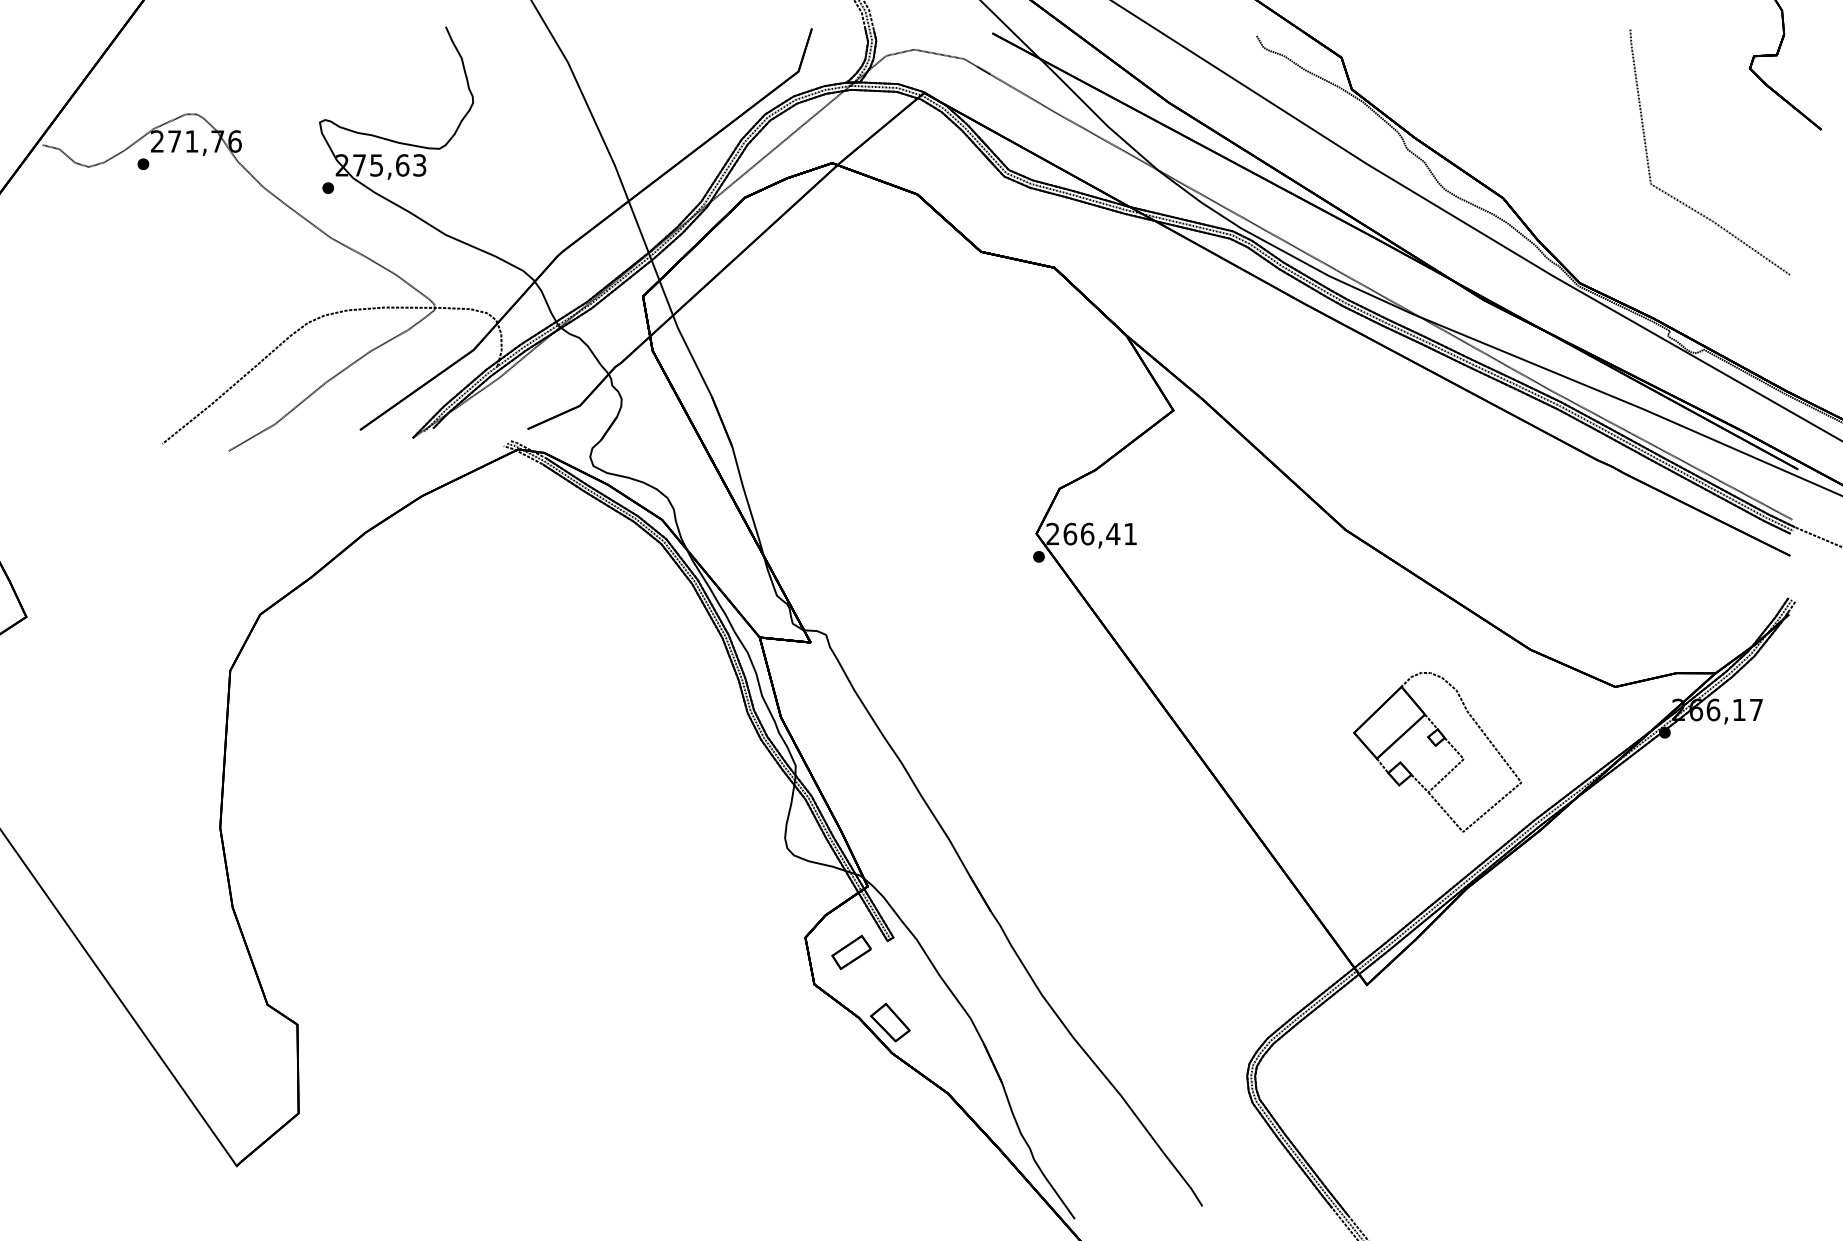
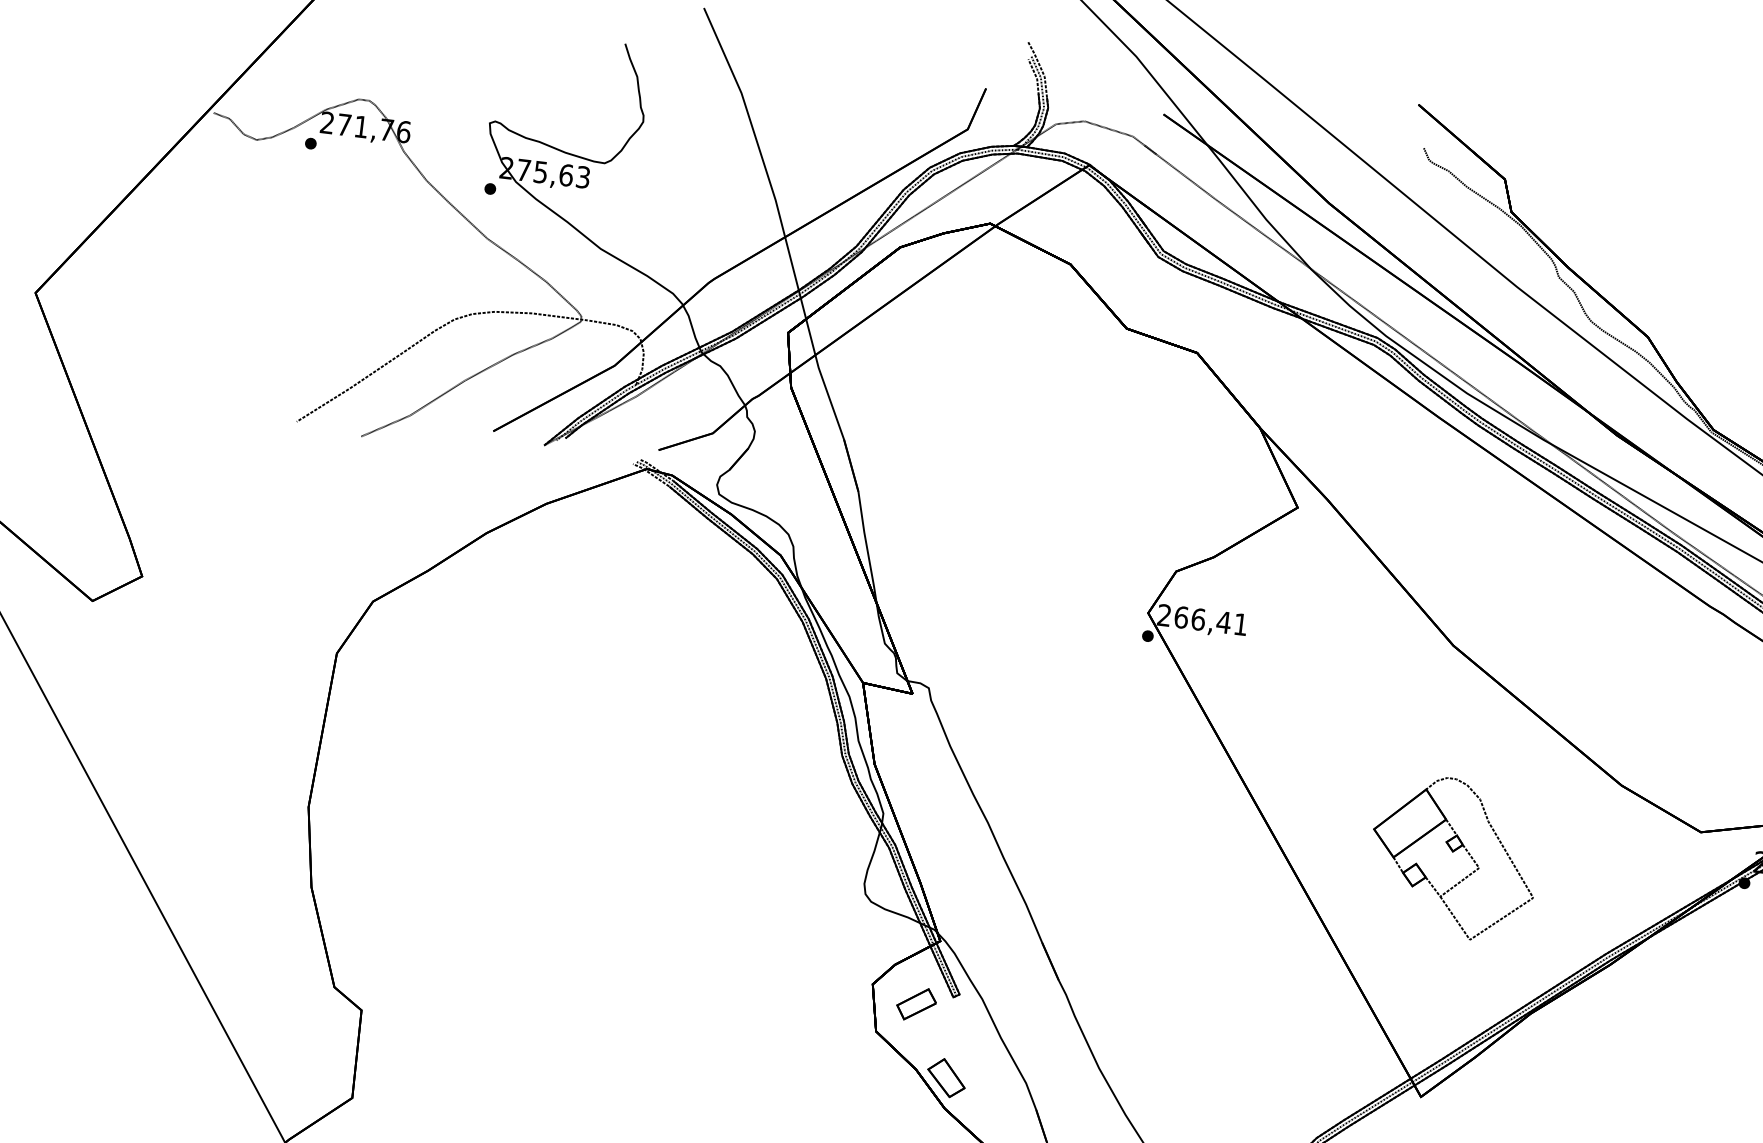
part: (1436, 746) -> (1453, 852), moved

